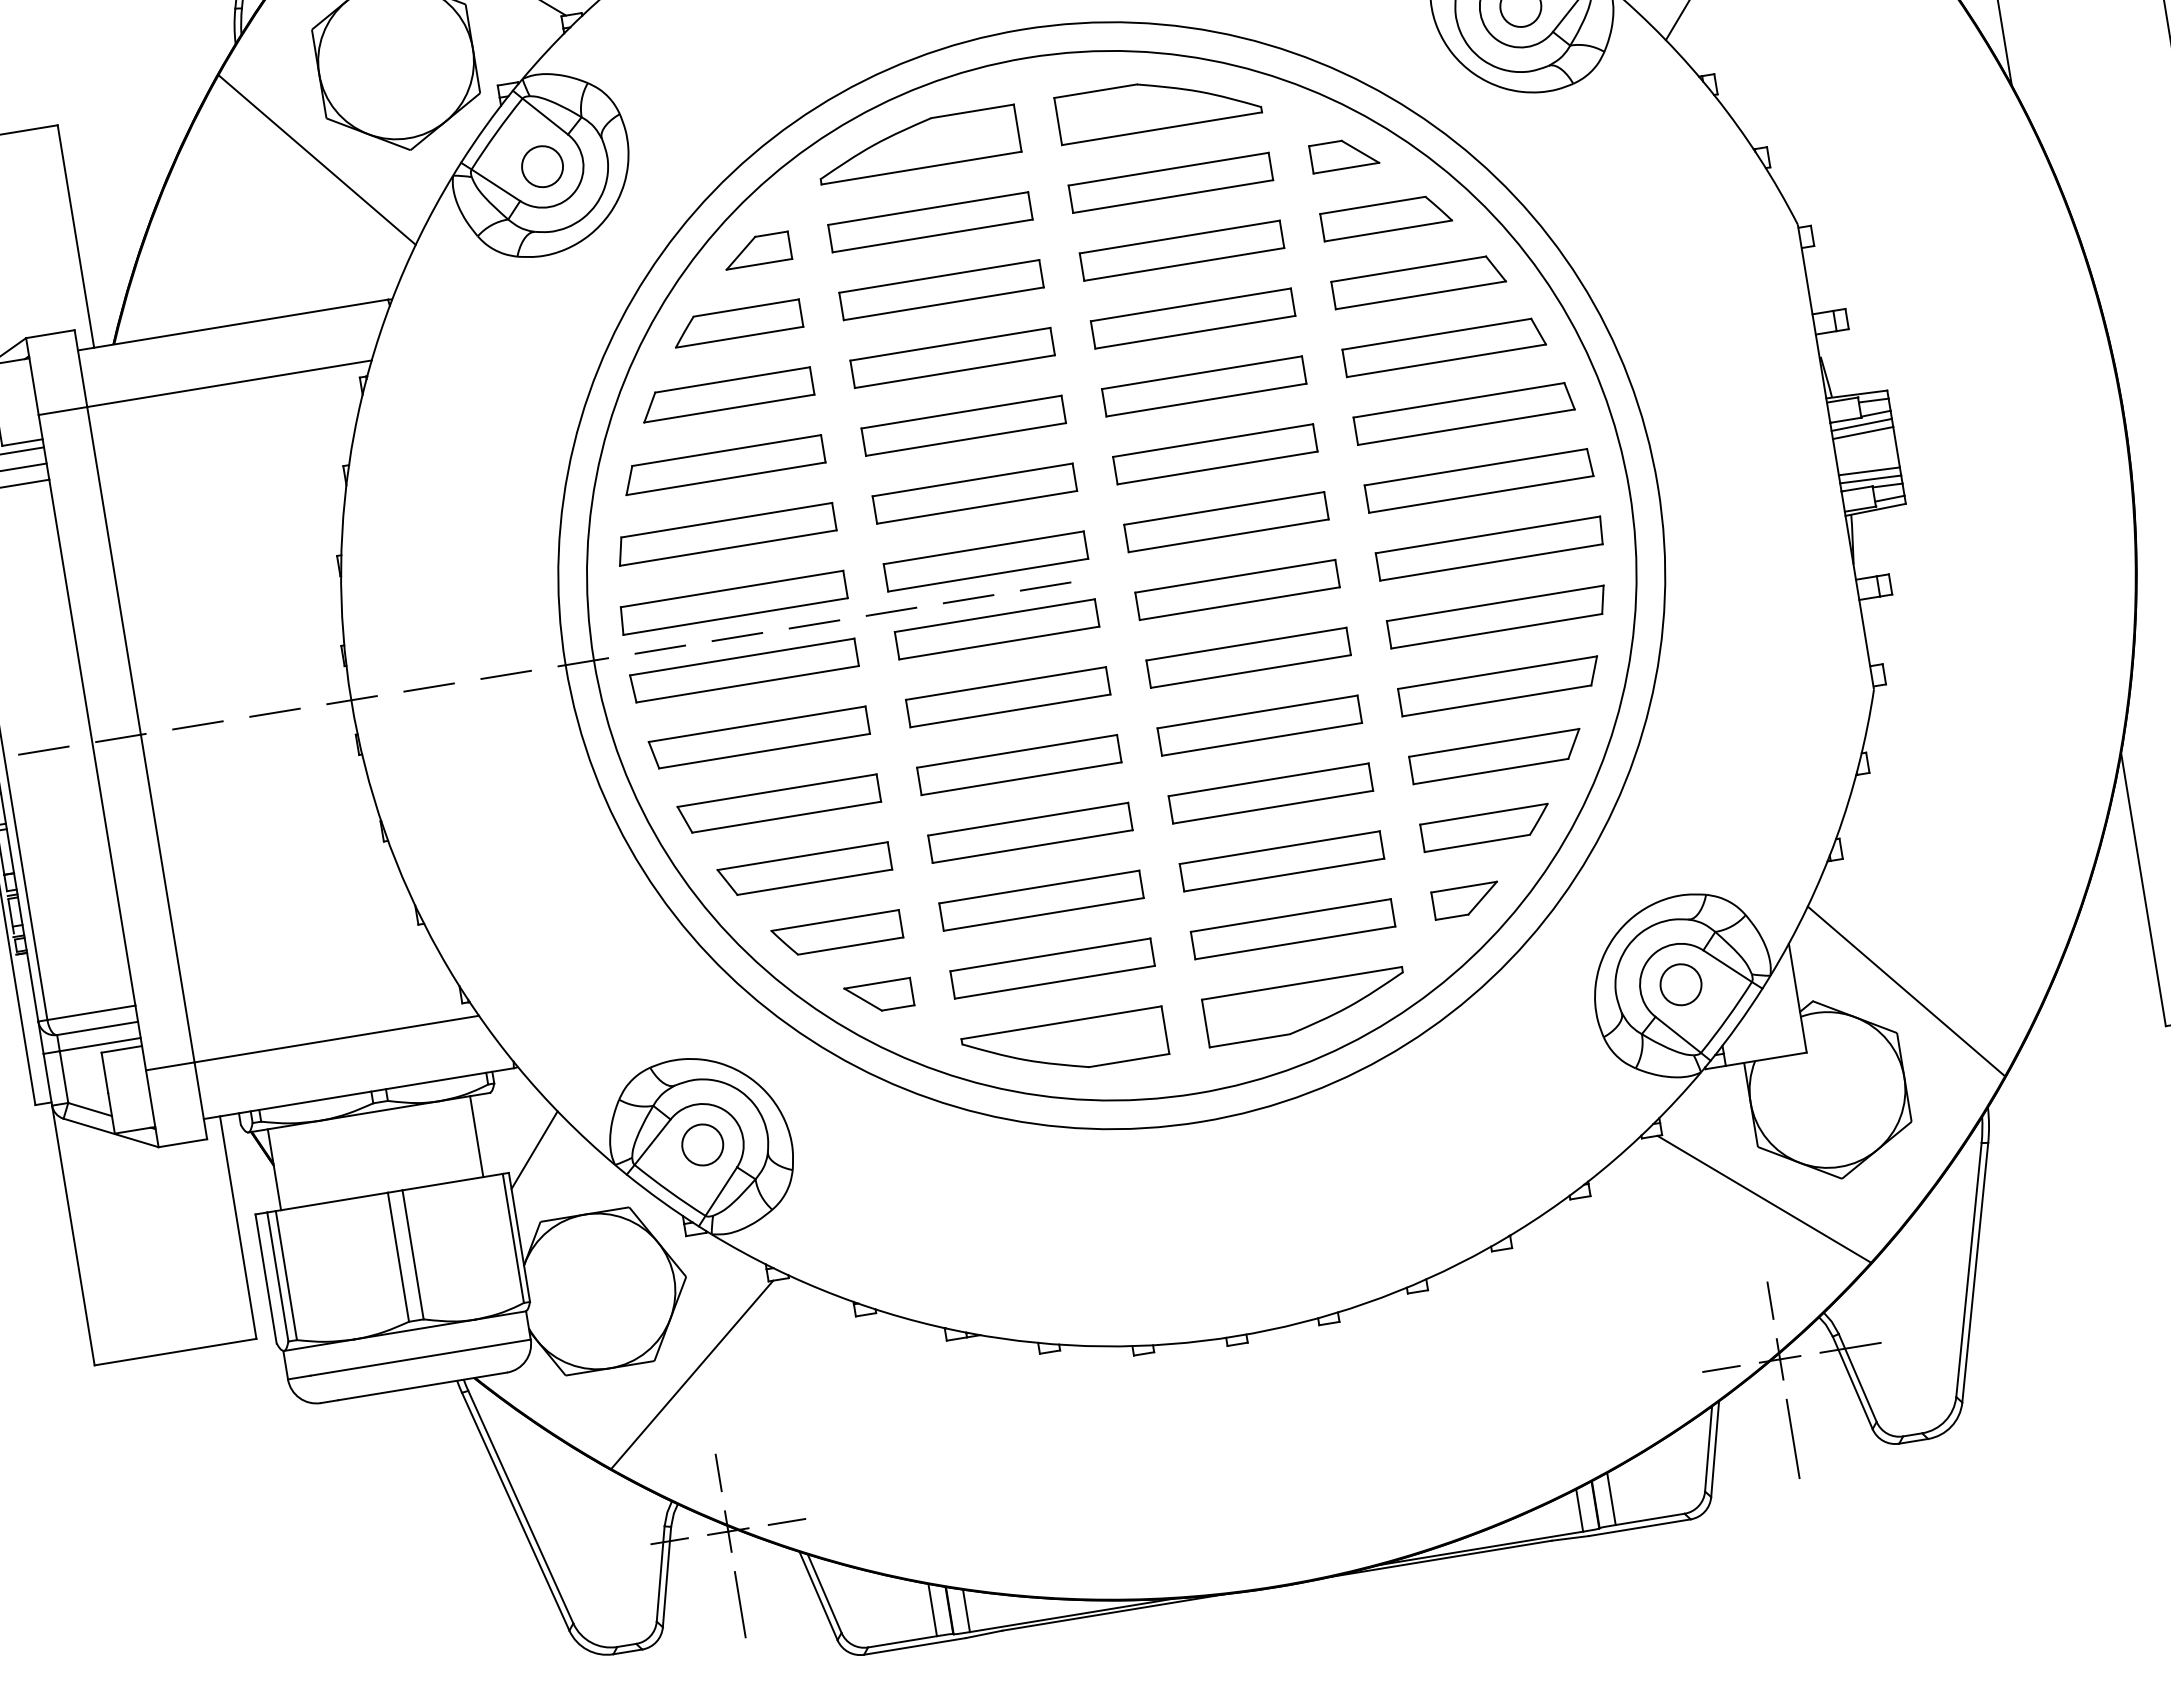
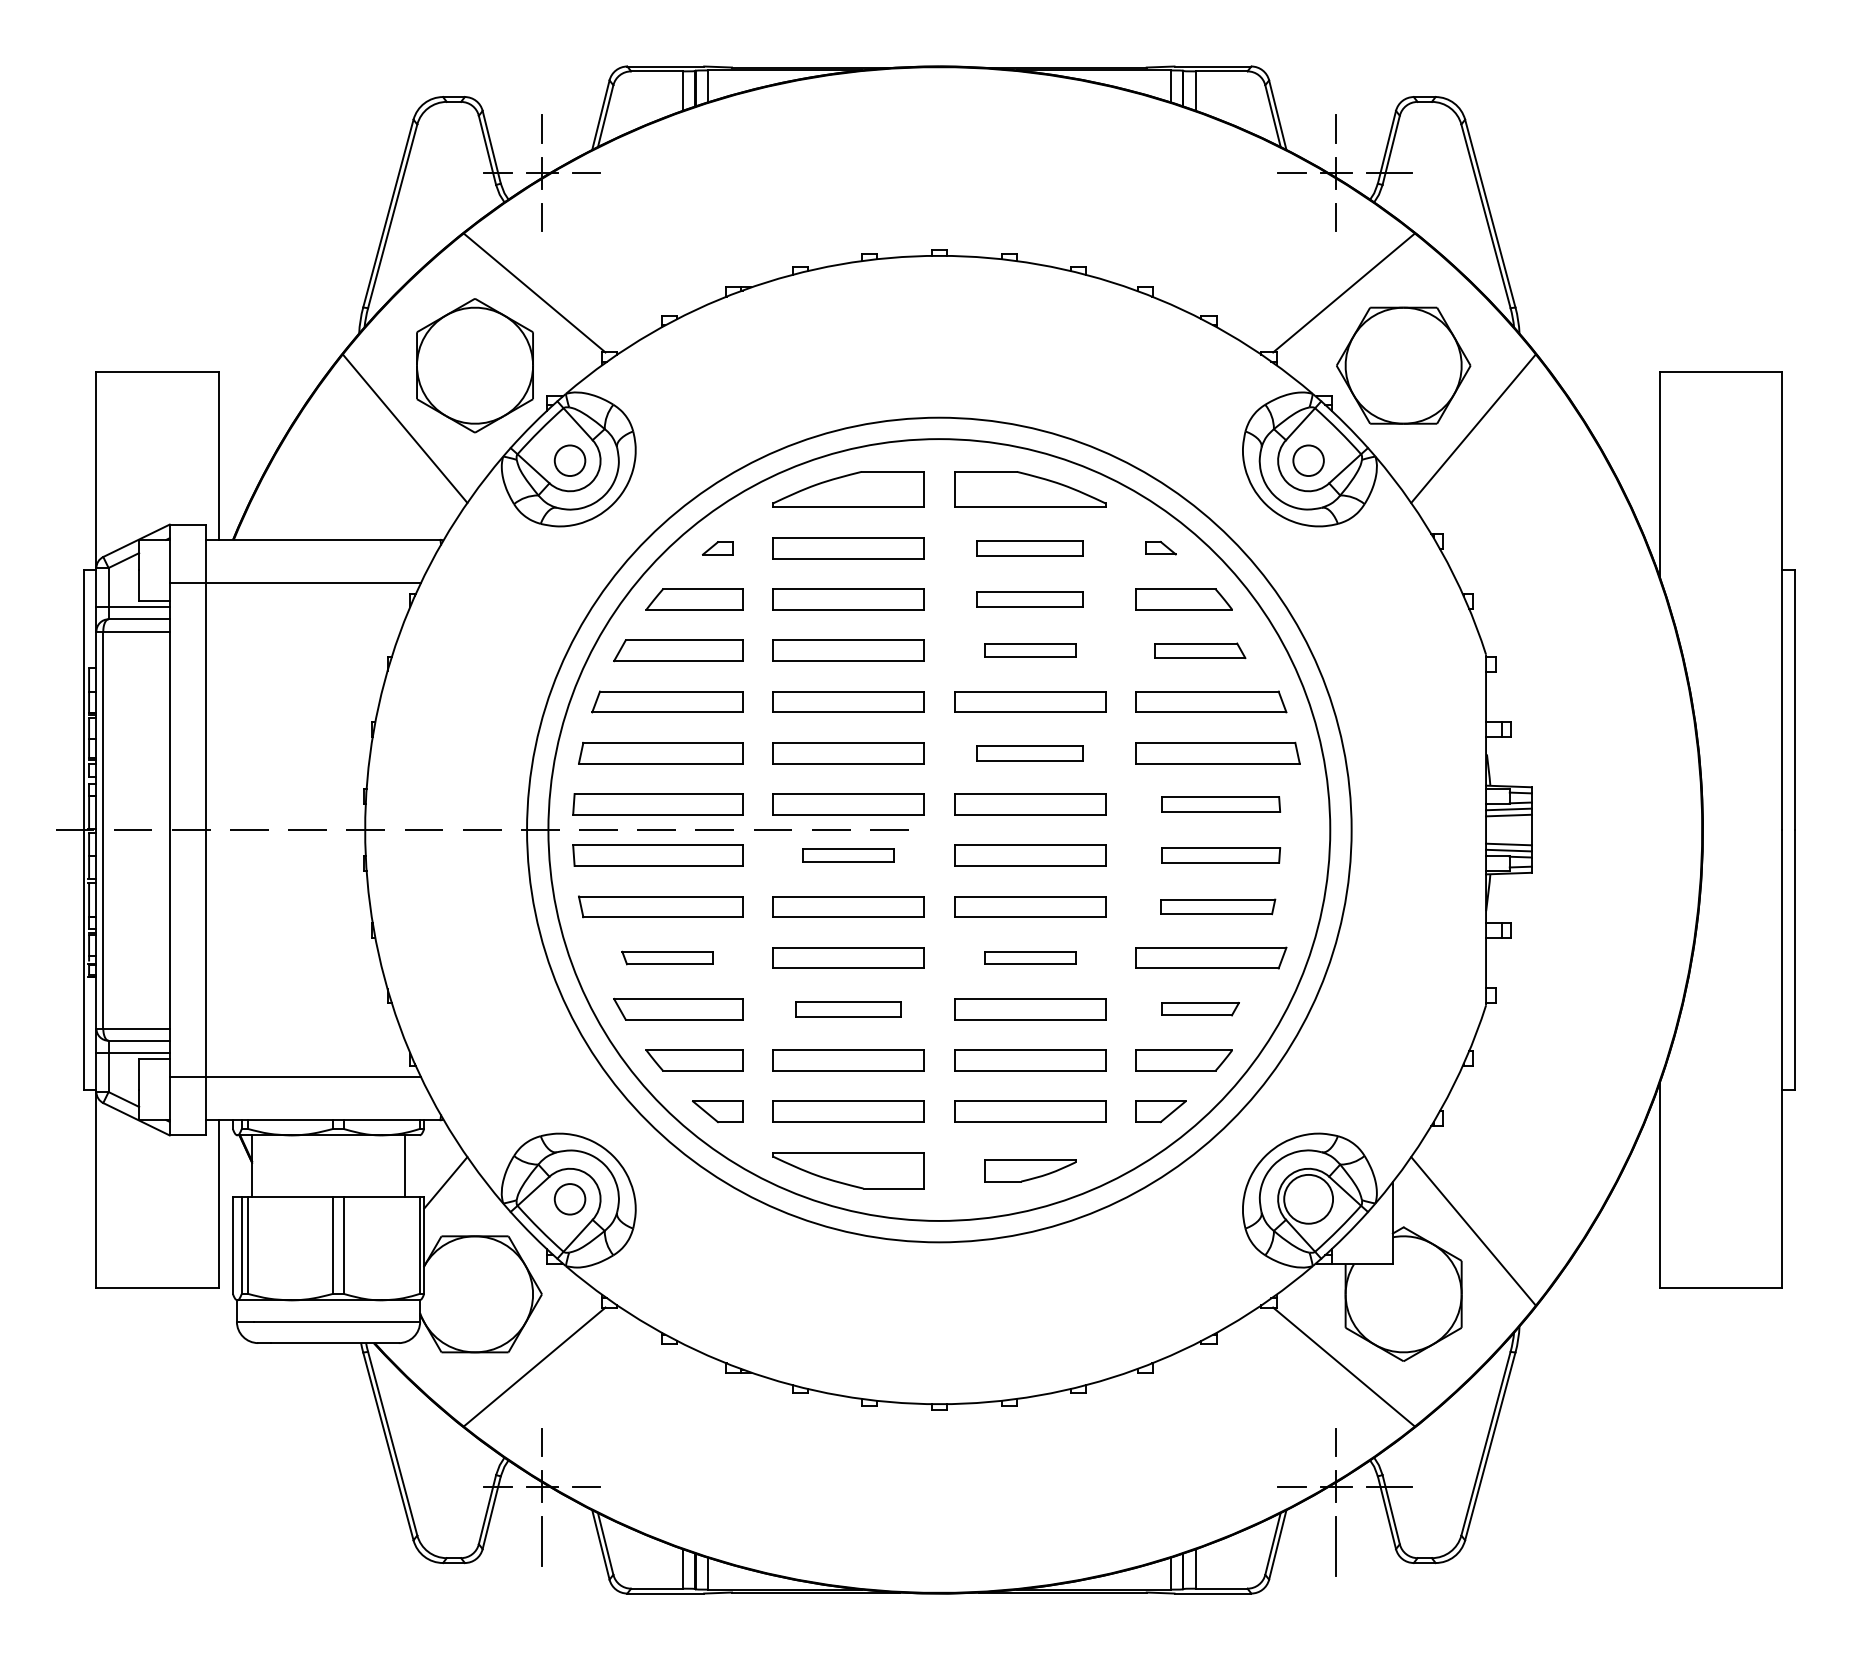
part: (1343, 153) -> (1160, 547), size x0.6
part: (1171, 183) -> (1030, 548), size x0.7
part: (756, 250) -> (717, 548), size x0.6
part: (1182, 250) -> (1030, 599), size x0.7
part: (1418, 281) -> (1200, 650), size x0.7
part: (1193, 318) -> (1030, 650), size x0.6
part: (1215, 454) -> (1030, 753), size x0.7
part: (1478, 480) -> (1220, 804), size x0.7
part: (1489, 548) -> (1220, 855), size x0.7
part: (1496, 616) -> (1217, 906), size x0.7
part: (996, 629) -> (848, 855), size x0.6
part: (1260, 724) -> (1030, 957), size x0.6
part: (1496, 755) -> (1200, 1008), size x0.6
part: (779, 803) -> (667, 957), size x0.6
part: (1030, 833) -> (848, 1009), size x0.7
circle: (1680, 985) -> (1308, 1199), size x1.6
part: (1306, 1006) -> (1030, 1170), size x0.6

